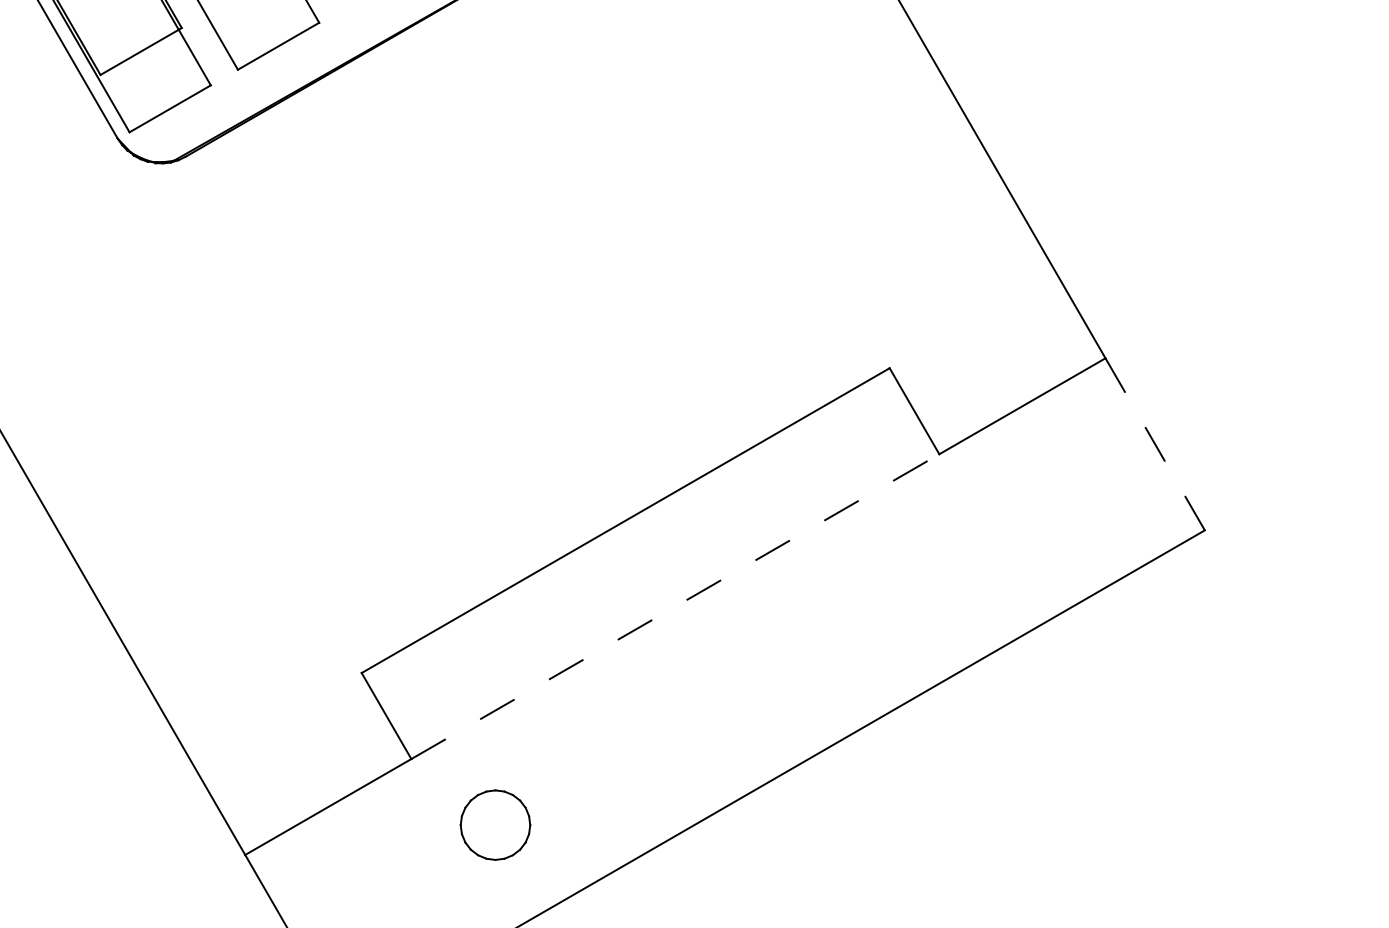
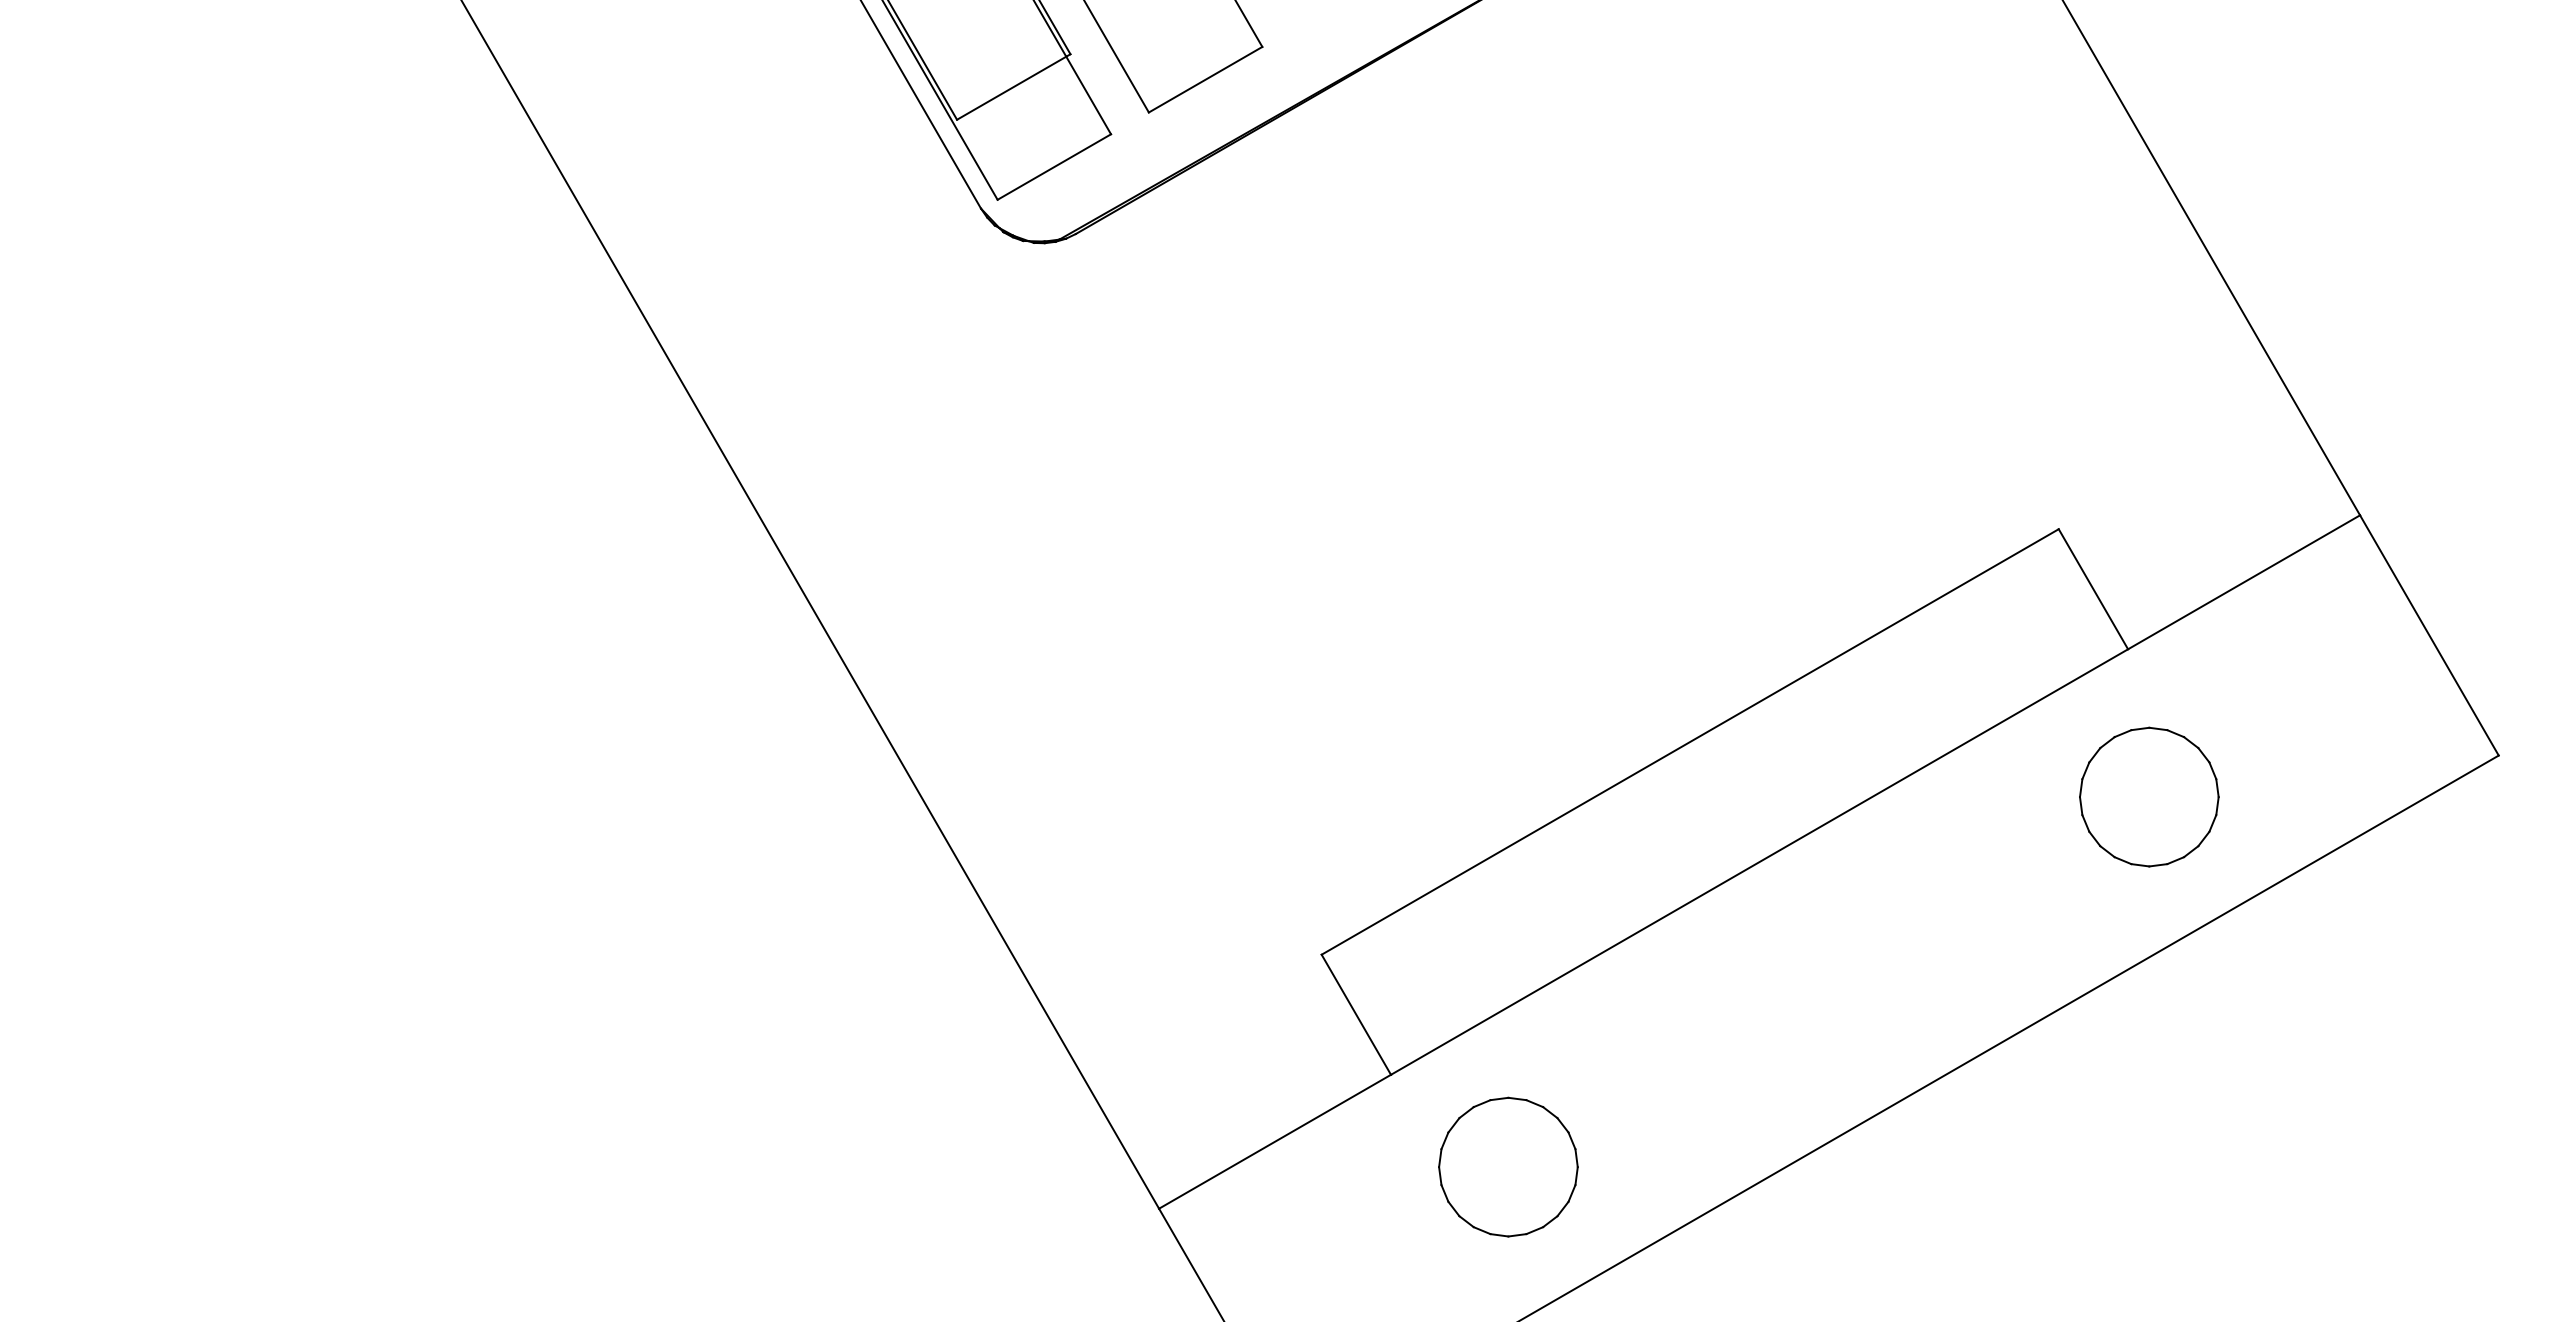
line: (1155, 444) -> (2429, 635), dashed -> solid
part: (954, 559) -> (2149, 796), added
line: (675, 606) -> (1759, 862), dashed -> solid
part: (495, 824) -> (1508, 1166), size x1.43

